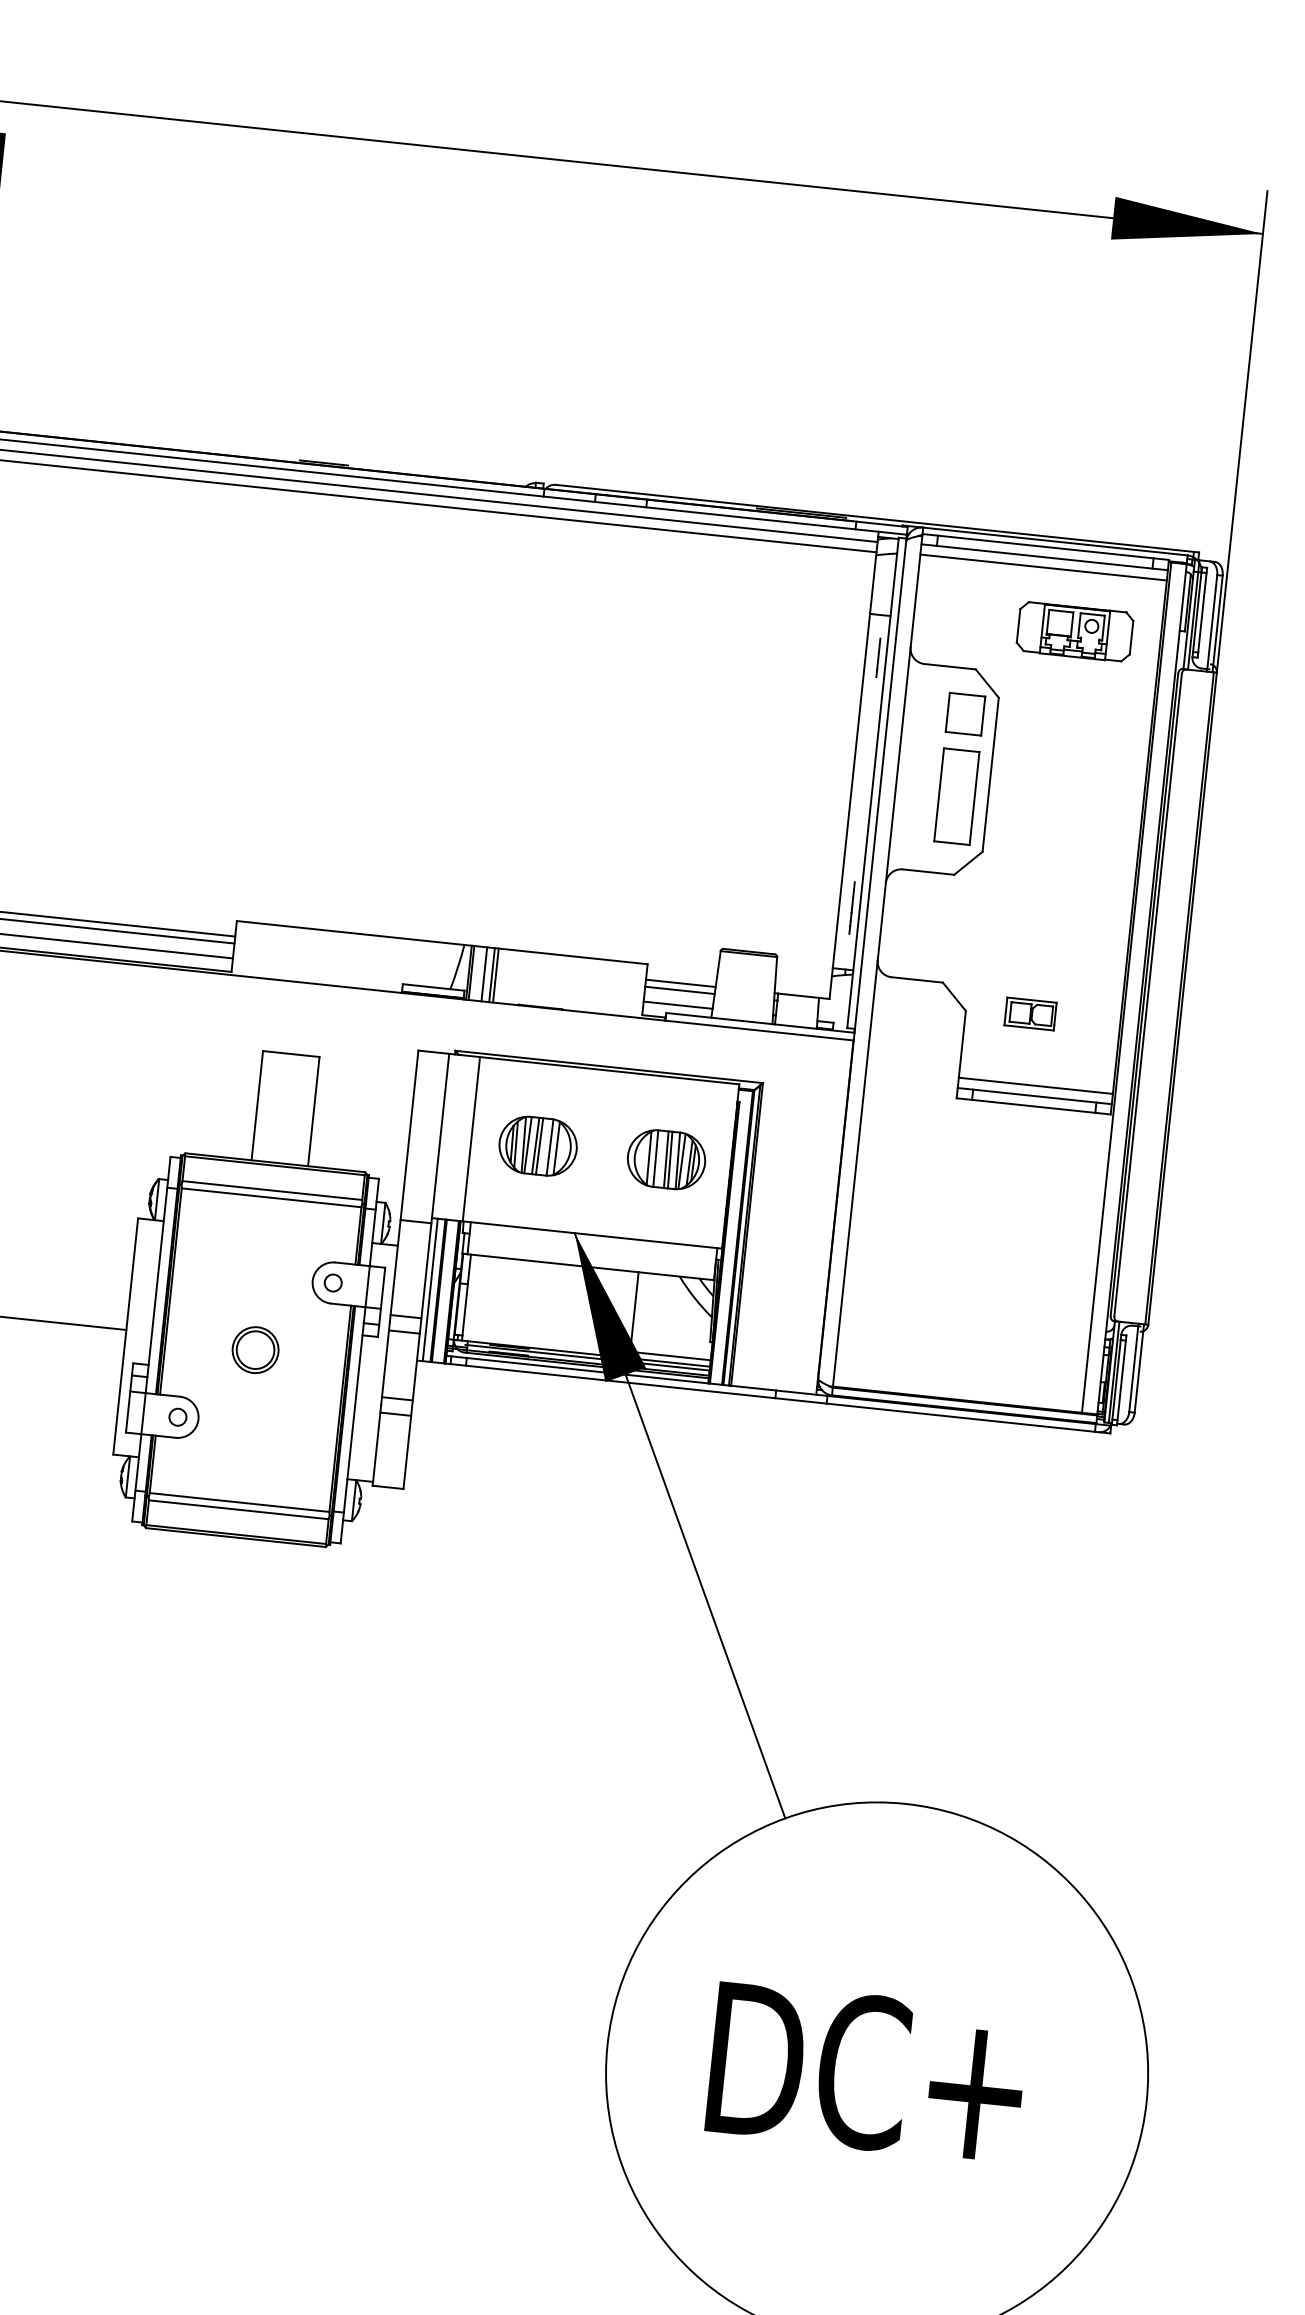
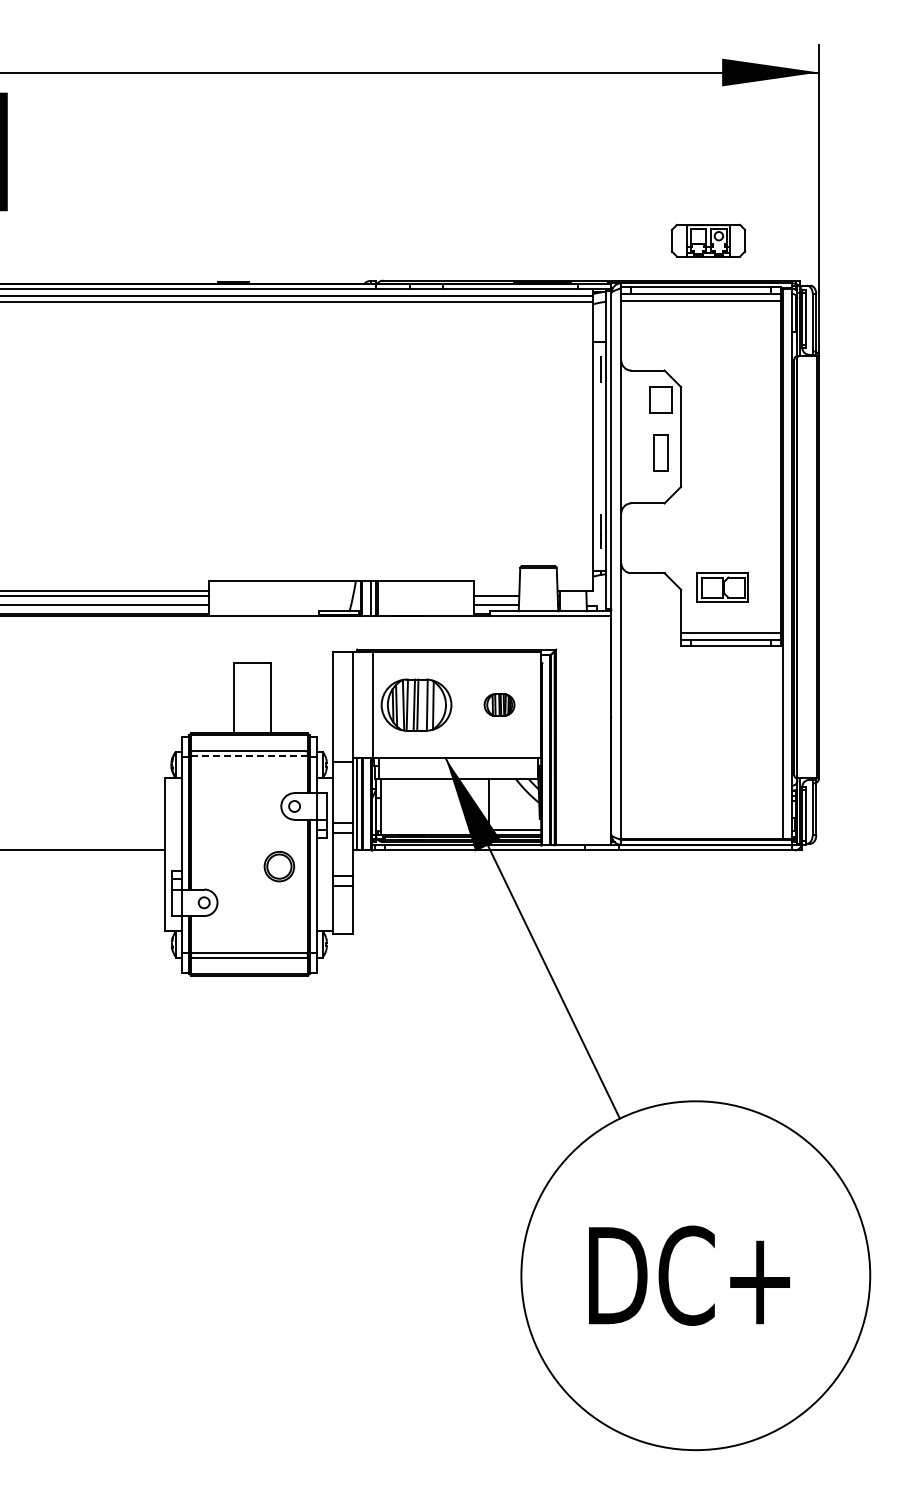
part: (1075, 631) -> (708, 240), moved
part: (956, 795) -> (660, 452), size x0.6
line: (680, 983) -> (496, 591), removed
part: (1030, 1012) -> (722, 586), size x1.6
part: (538, 1145) -> (416, 704), size x1.4
part: (666, 1158) -> (499, 704), size x0.6
line: (271, 1198) -> (249, 756), solid -> dashed
part: (255, 1349) -> (279, 866), moved

